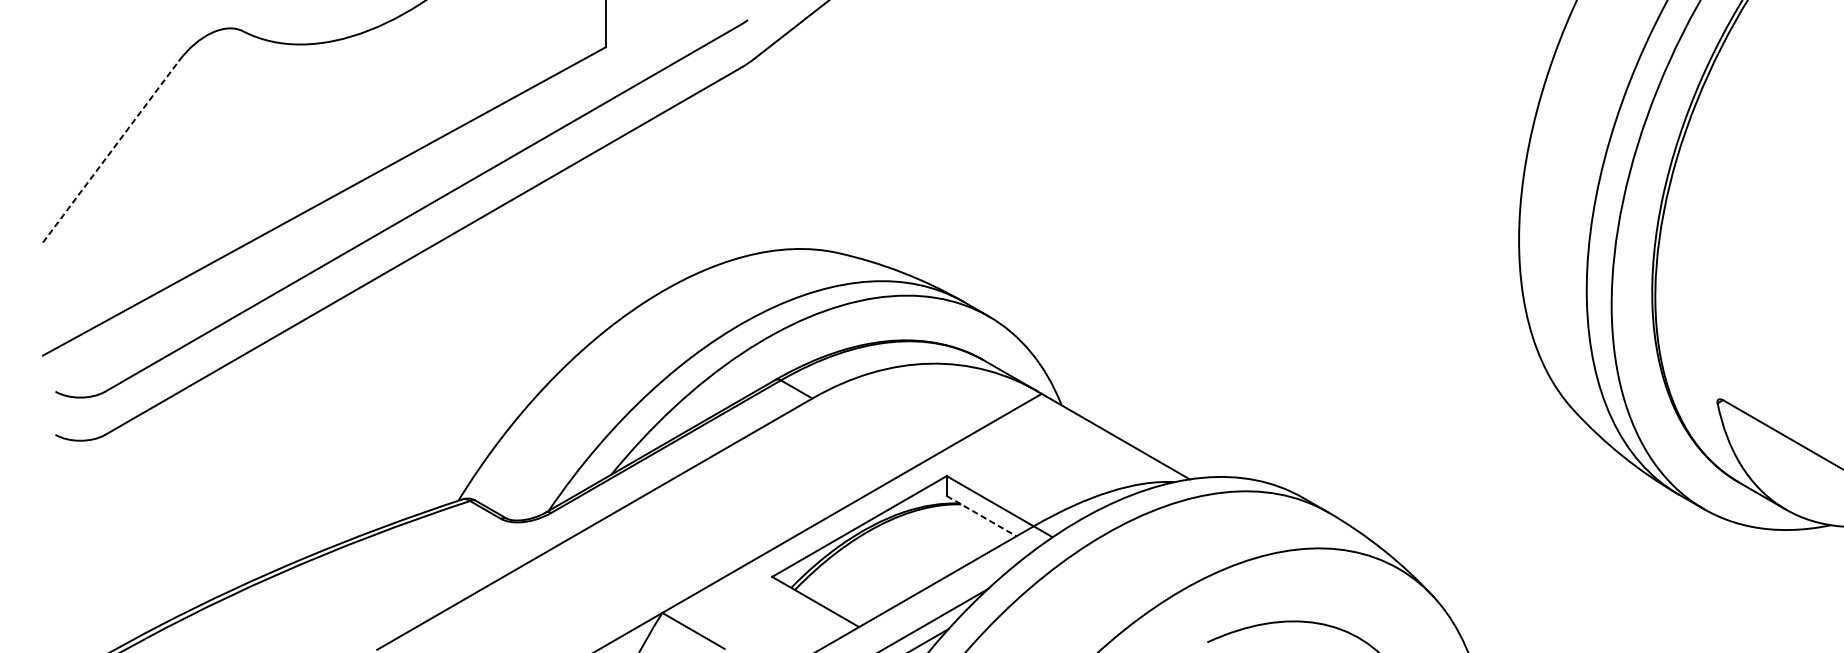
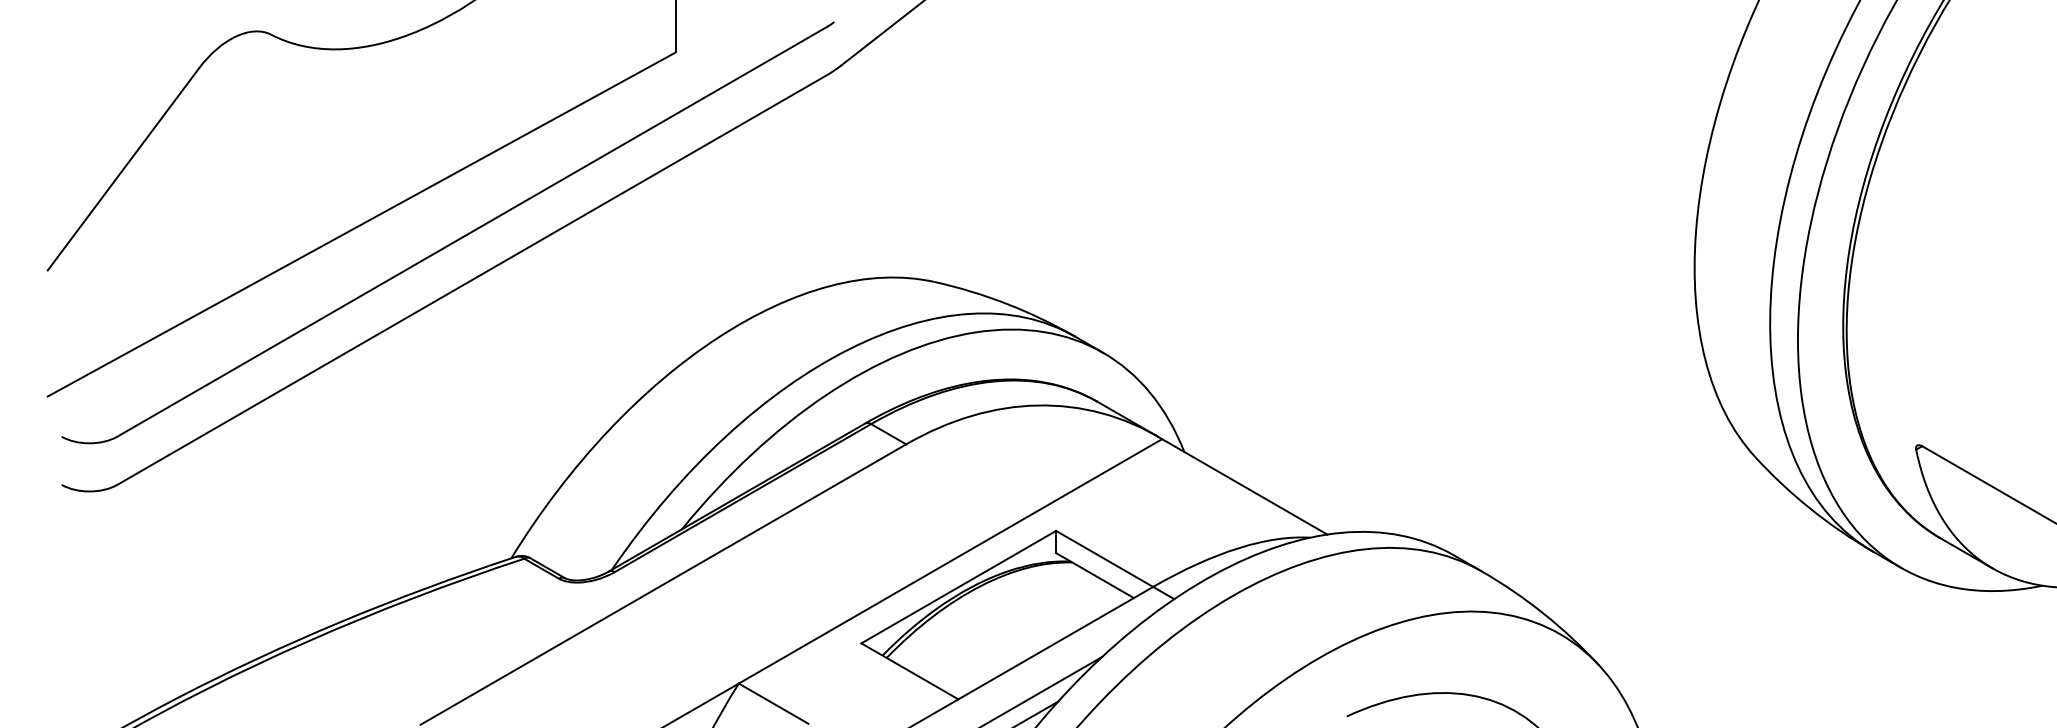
line: (110, 151) -> (123, 168), dashed -> solid
line: (982, 516) -> (1095, 575), dashed -> solid

